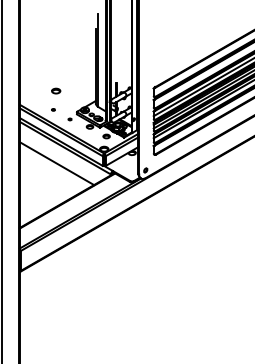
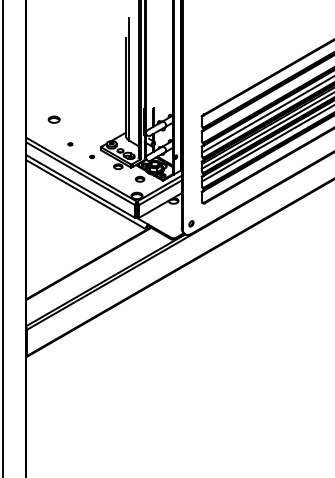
part: (56, 90) -> (54, 118), moved
line: (56, 163) -> (74, 214), removed

